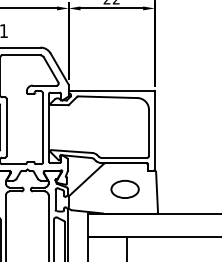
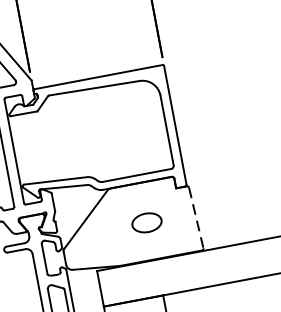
part: (124, 188) -> (145, 221), size x0.7
line: (157, 192) -> (197, 218), solid -> dashed

